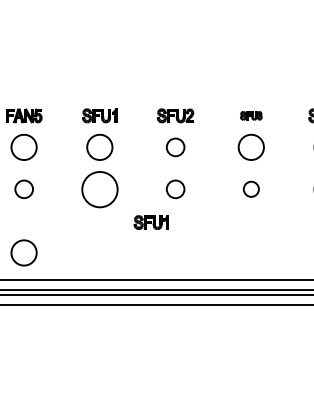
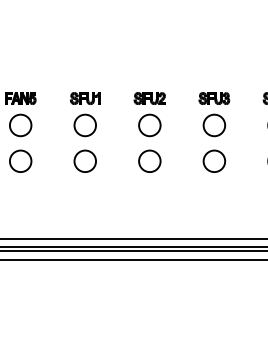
part: (251, 115) -> (214, 98), size x1.67
circle: (175, 147) -> (149, 125), size x1.43
circle: (23, 188) -> (20, 160), size x1.43
circle: (98, 188) -> (84, 160), size x0.71
circle: (175, 188) -> (149, 160), size x1.43
circle: (251, 188) -> (214, 160), size x1.67
part: (151, 222) -> (129, 189), removed
circle: (23, 253) -> (20, 215), removed

